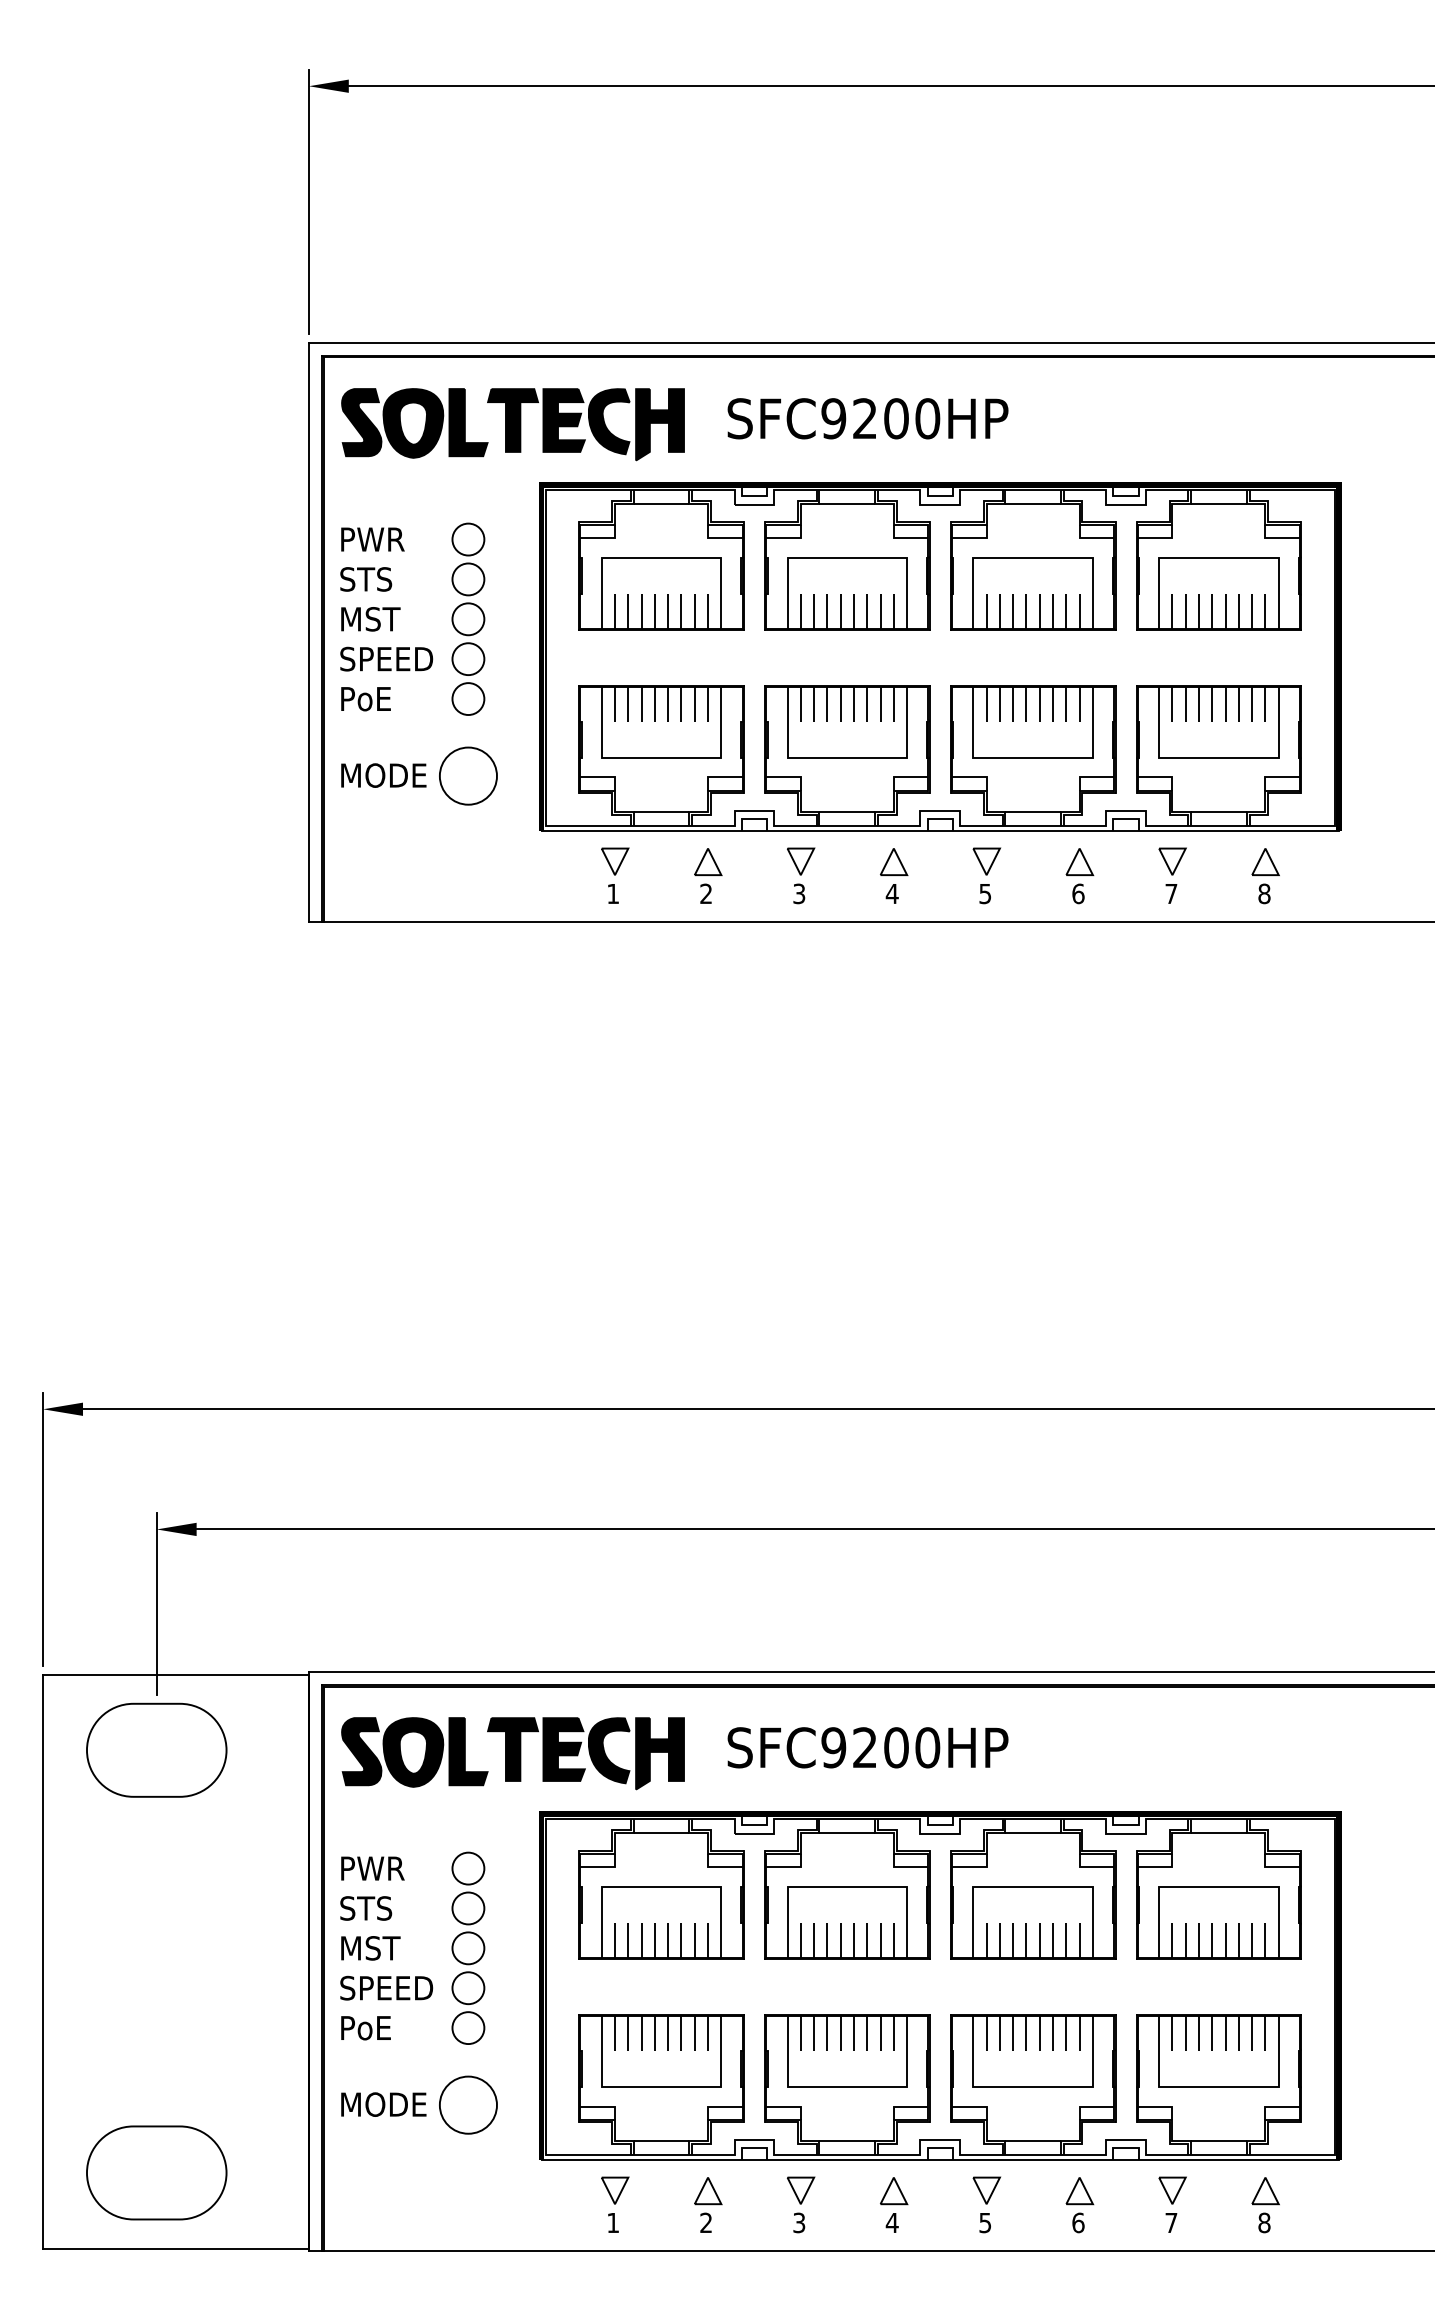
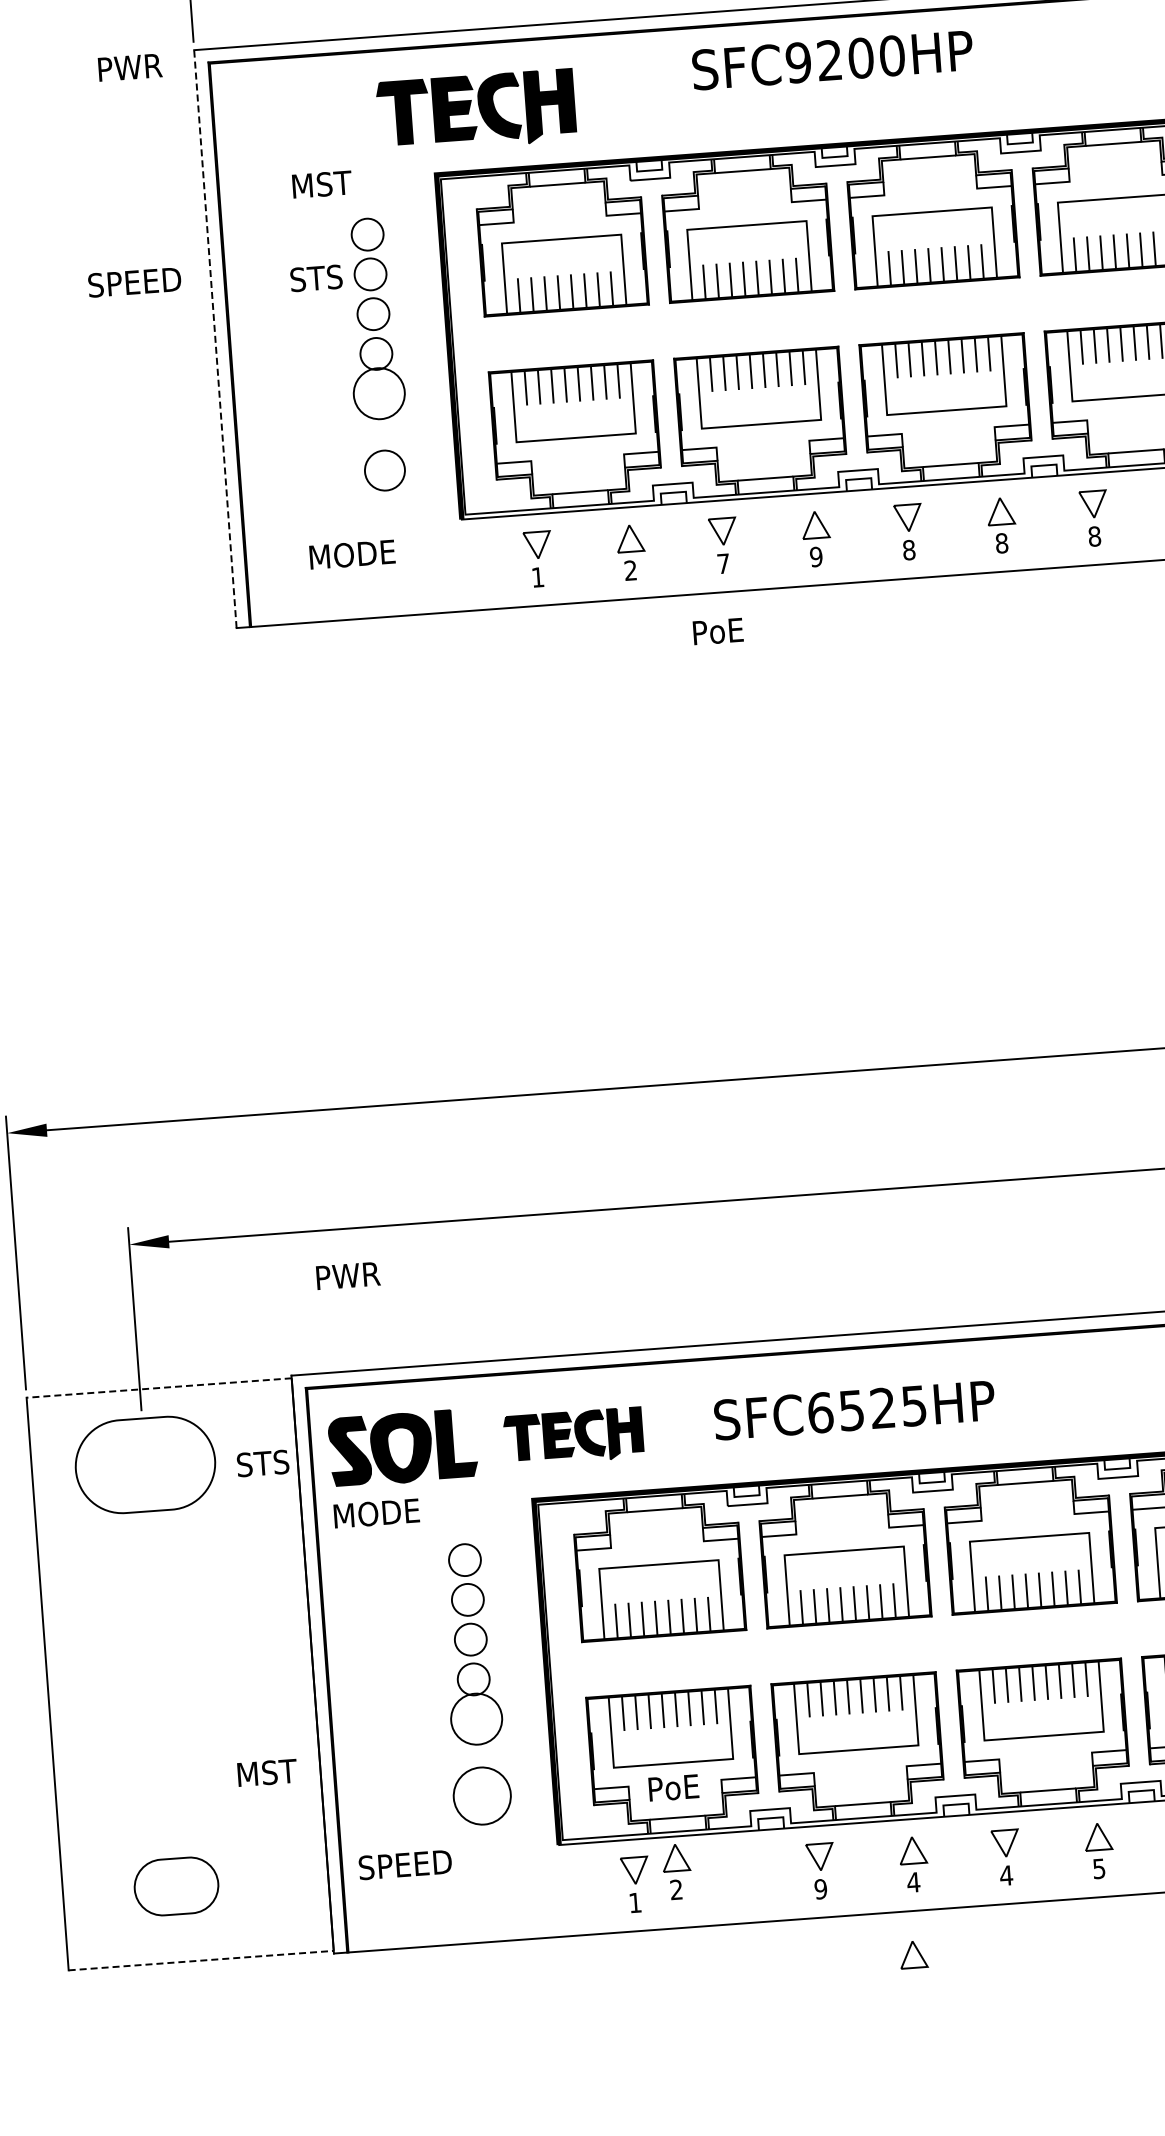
text: (867, 418) -> (832, 60), moved
part: (414, 423) -> (305, 122), removed
text: (372, 539) -> (129, 67), moved
text: (366, 579) -> (316, 278), moved
text: (370, 619) -> (321, 184), moved
line: (308, 632) -> (214, 339), solid -> dashed
text: (386, 658) -> (134, 281), moved
text: (365, 699) -> (717, 632), moved
circle: (468, 699) -> (379, 394), size x1.6
text: (383, 775) -> (352, 554), moved
circle: (468, 775) -> (384, 469), size x0.7
text: (799, 893) -> (723, 563), 3 -> 7
text: (891, 893) -> (815, 556), 4 -> 9
text: (985, 893) -> (909, 549), 5 -> 8
text: (1078, 893) -> (1002, 542), 6 -> 8
text: (1171, 893) -> (1094, 536), 7 -> 8
line: (176, 1674) -> (159, 1387), solid -> dashed
text: (880, 1747) -> (867, 1409), SFC9200HP -> SFC6525HP
part: (585, 1753) -> (573, 1436), size x0.7
text: (372, 1868) -> (347, 1275), moved
text: (366, 1908) -> (263, 1463), moved
text: (370, 1948) -> (267, 1773), moved
text: (386, 1987) -> (405, 1864), moved
text: (365, 2028) -> (673, 1788), moved
circle: (468, 2028) -> (476, 1719), size x1.6
text: (383, 2104) -> (376, 1513), moved
part: (156, 2172) -> (176, 1886), size x0.6
part: (708, 2204) -> (677, 1871), moved
text: (799, 2222) -> (821, 1888), 3 -> 9
text: (1078, 2222) -> (1099, 1868), 6 -> 5
text: (984, 2223) -> (1005, 1876), 5 -> 4
line: (176, 2248) -> (201, 1960), solid -> dashed
part: (887, 2295) -> (914, 1955), added

